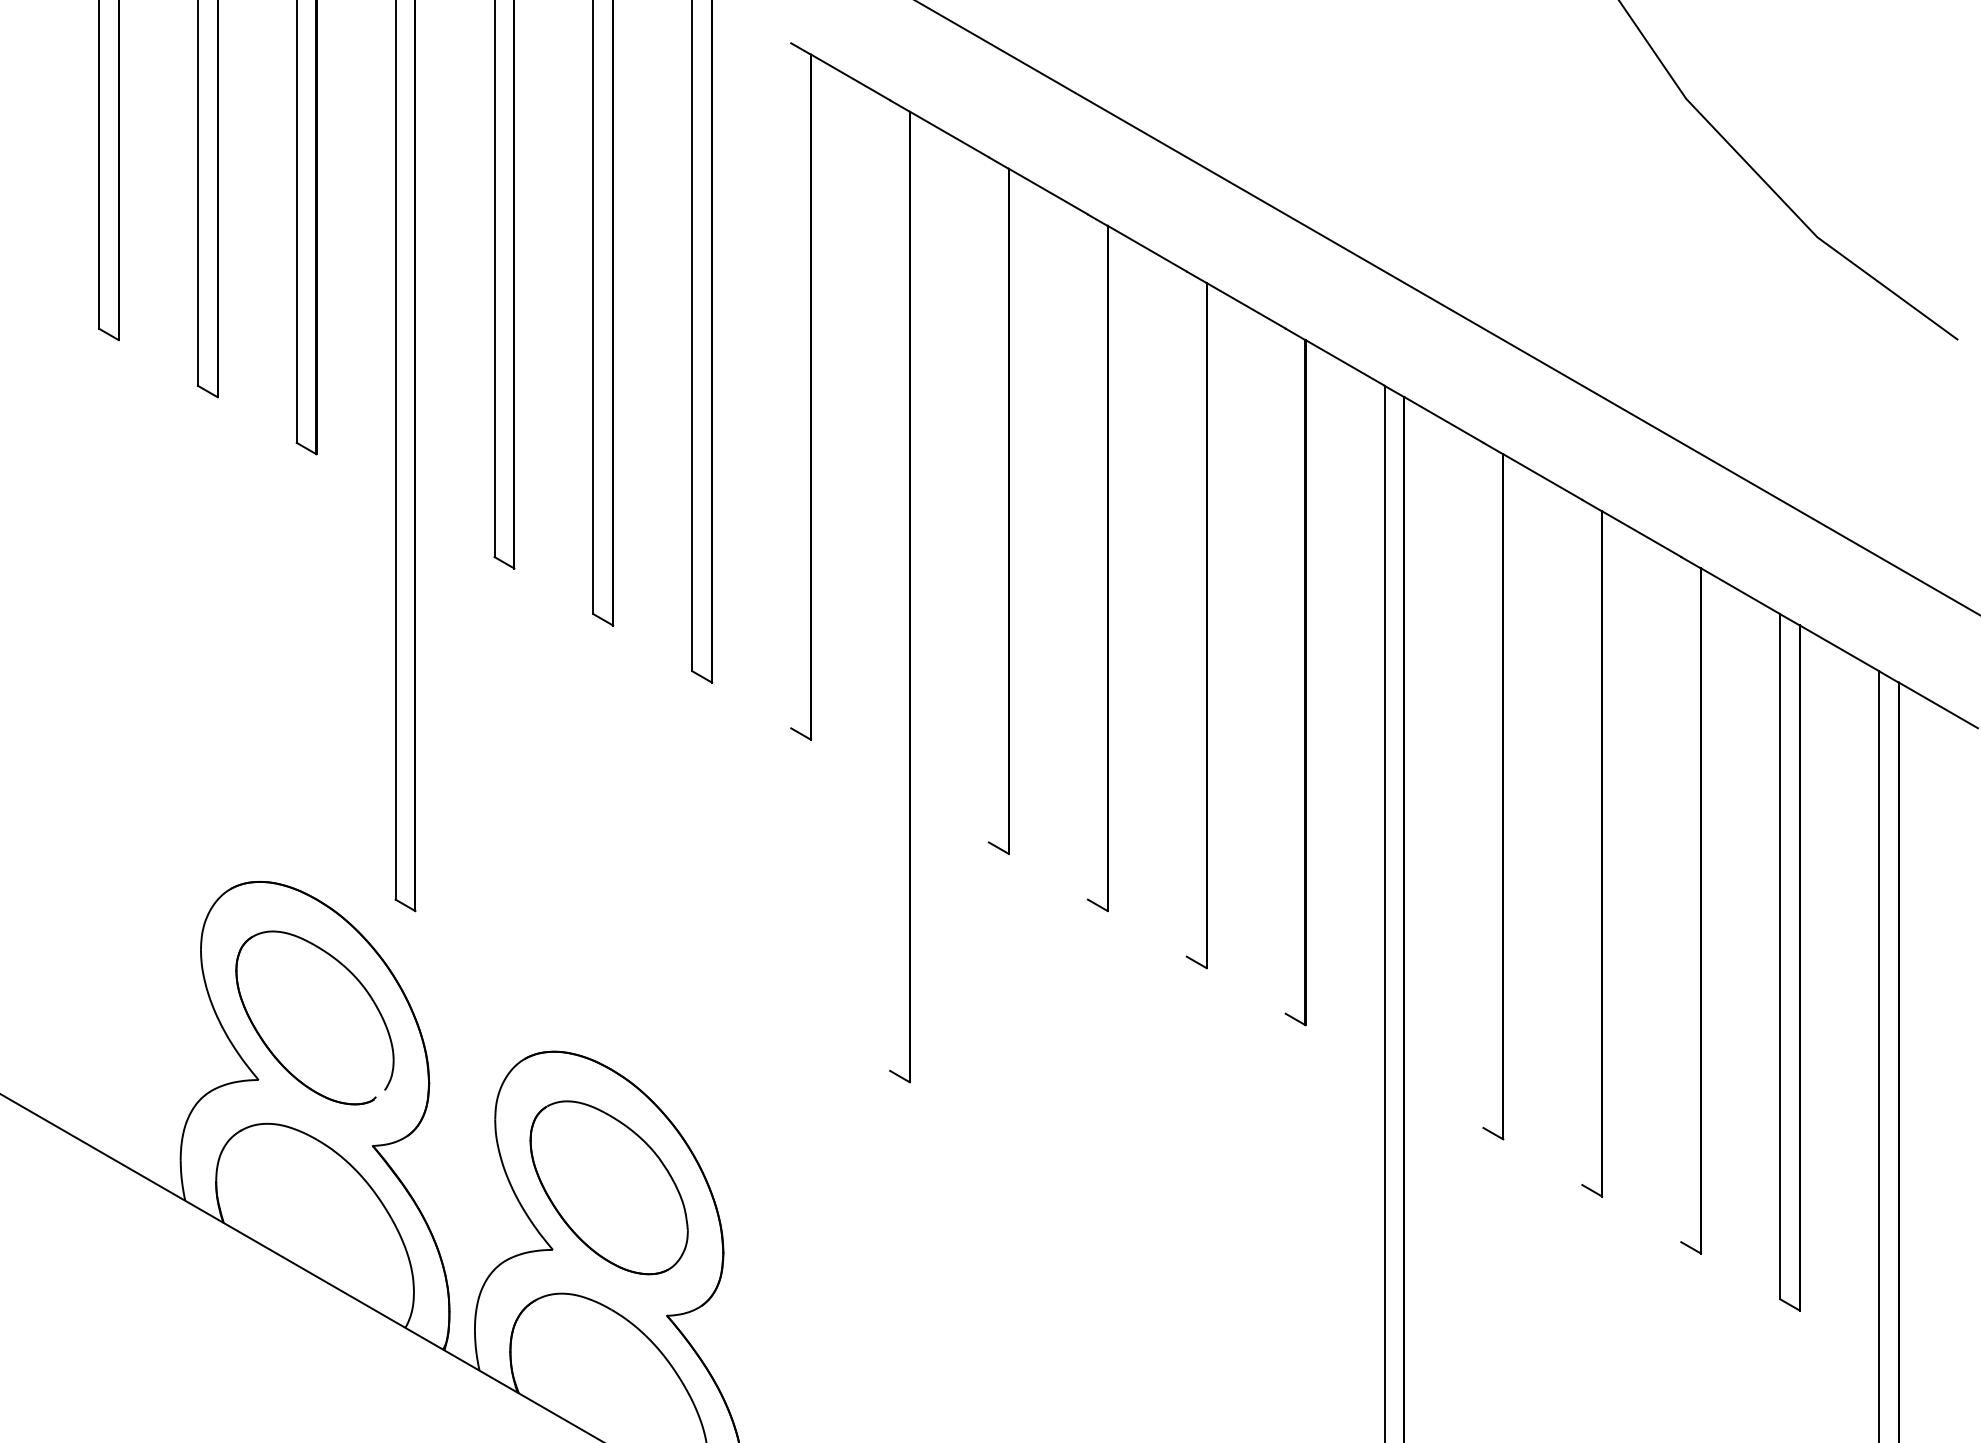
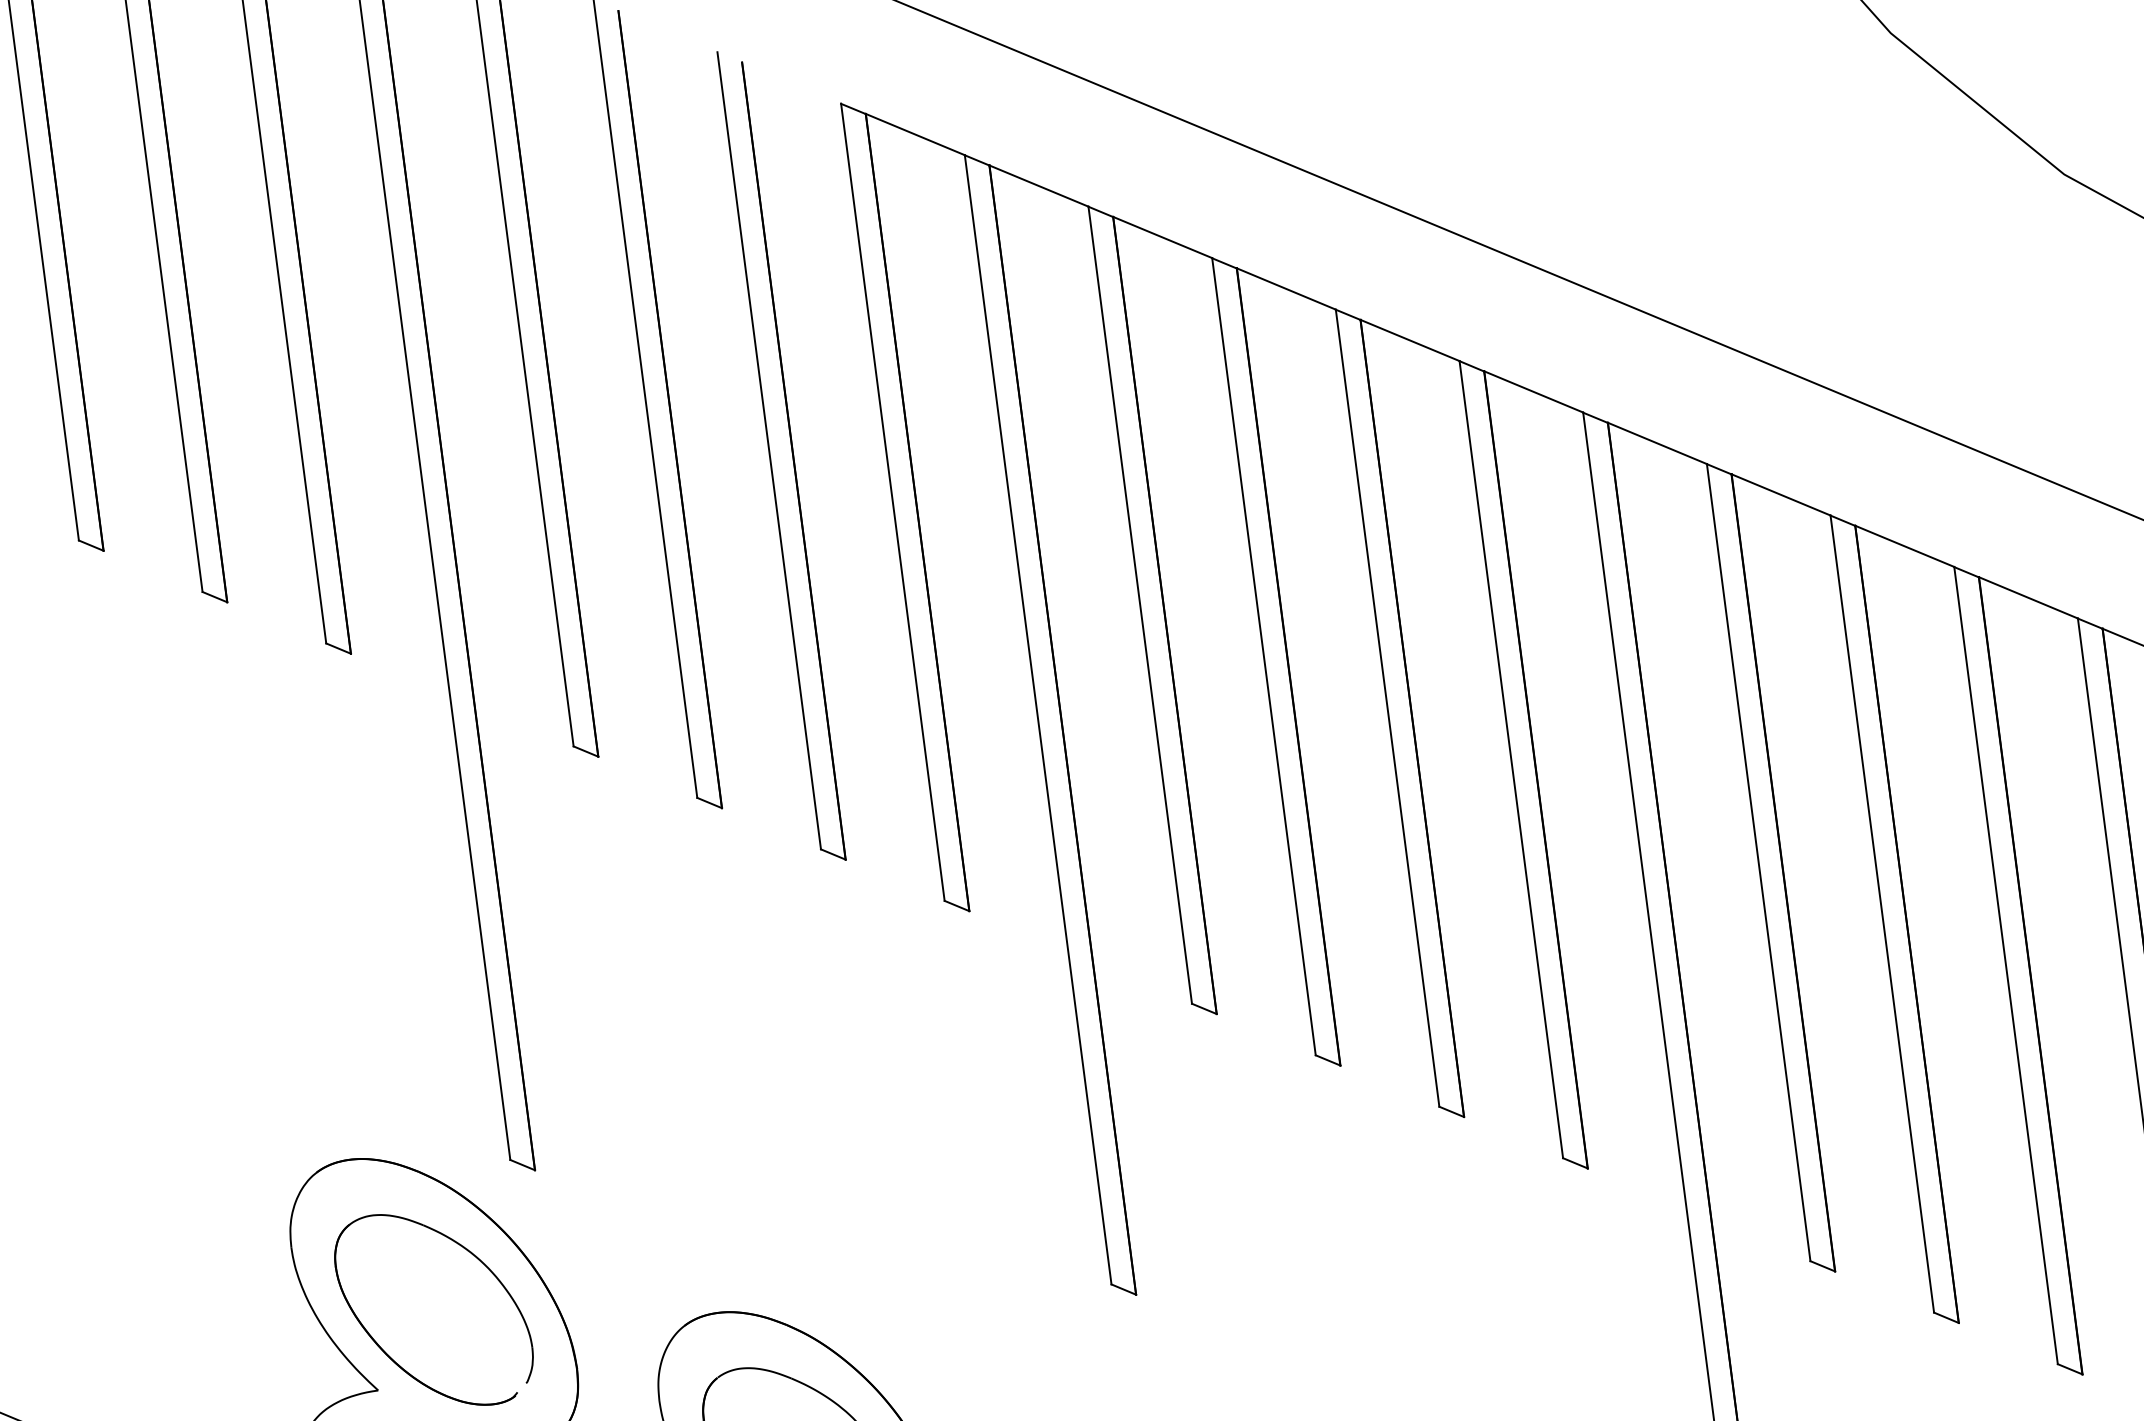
line: (791, 385) -> (893, 501), added
line: (988, 499) -> (1139, 604), added
line: (1087, 556) -> (1263, 656), added
line: (890, 585) -> (1038, 719), added
line: (1186, 613) -> (1387, 707), added
line: (1285, 670) -> (1510, 758), added
line: (1483, 784) -> (1758, 861), added
line: (1582, 842) -> (1882, 914), added
line: (1681, 899) -> (2006, 965), added

